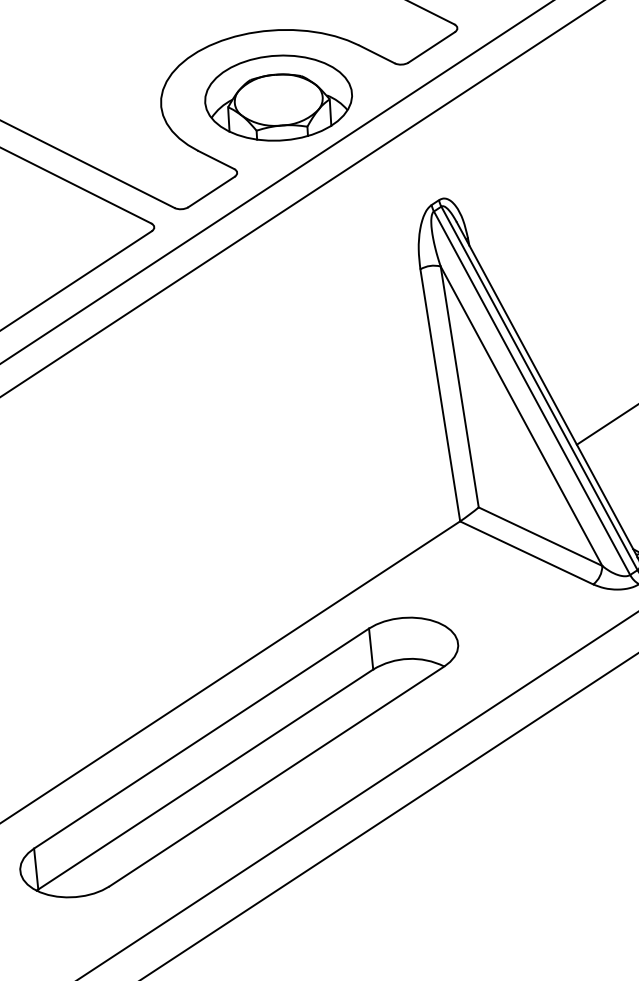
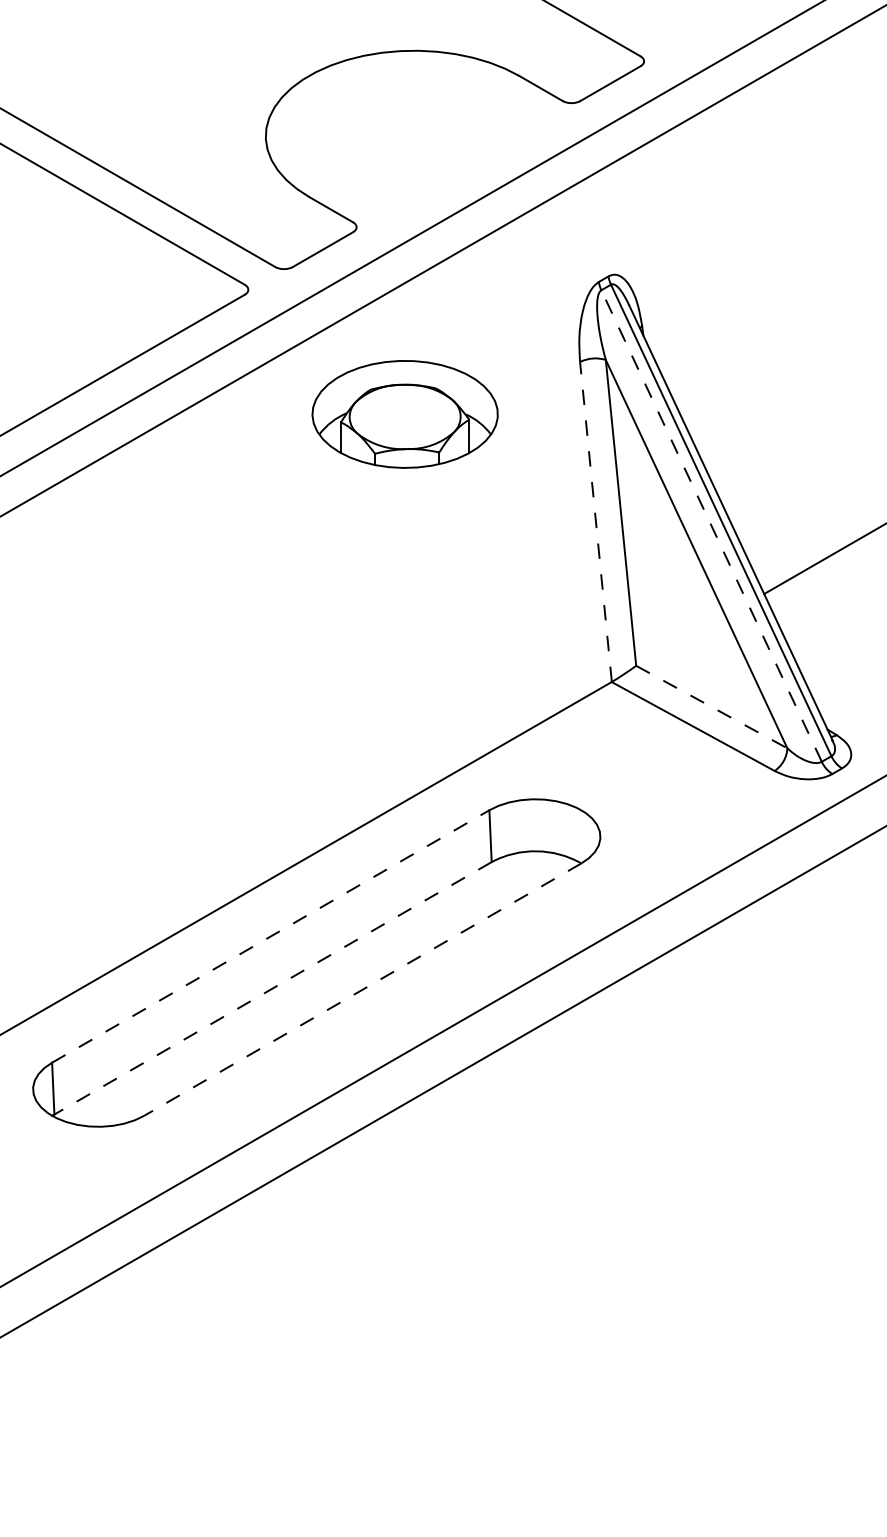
part: (278, 98) -> (404, 414), moved
line: (531, 392) -> (711, 525), solid -> dashed
line: (439, 395) -> (595, 522), solid -> dashed
line: (541, 536) -> (712, 707), solid -> dashed
line: (202, 738) -> (271, 936), solid -> dashed
line: (276, 776) -> (362, 989), solid -> dashed
line: (205, 779) -> (272, 988), solid -> dashed

